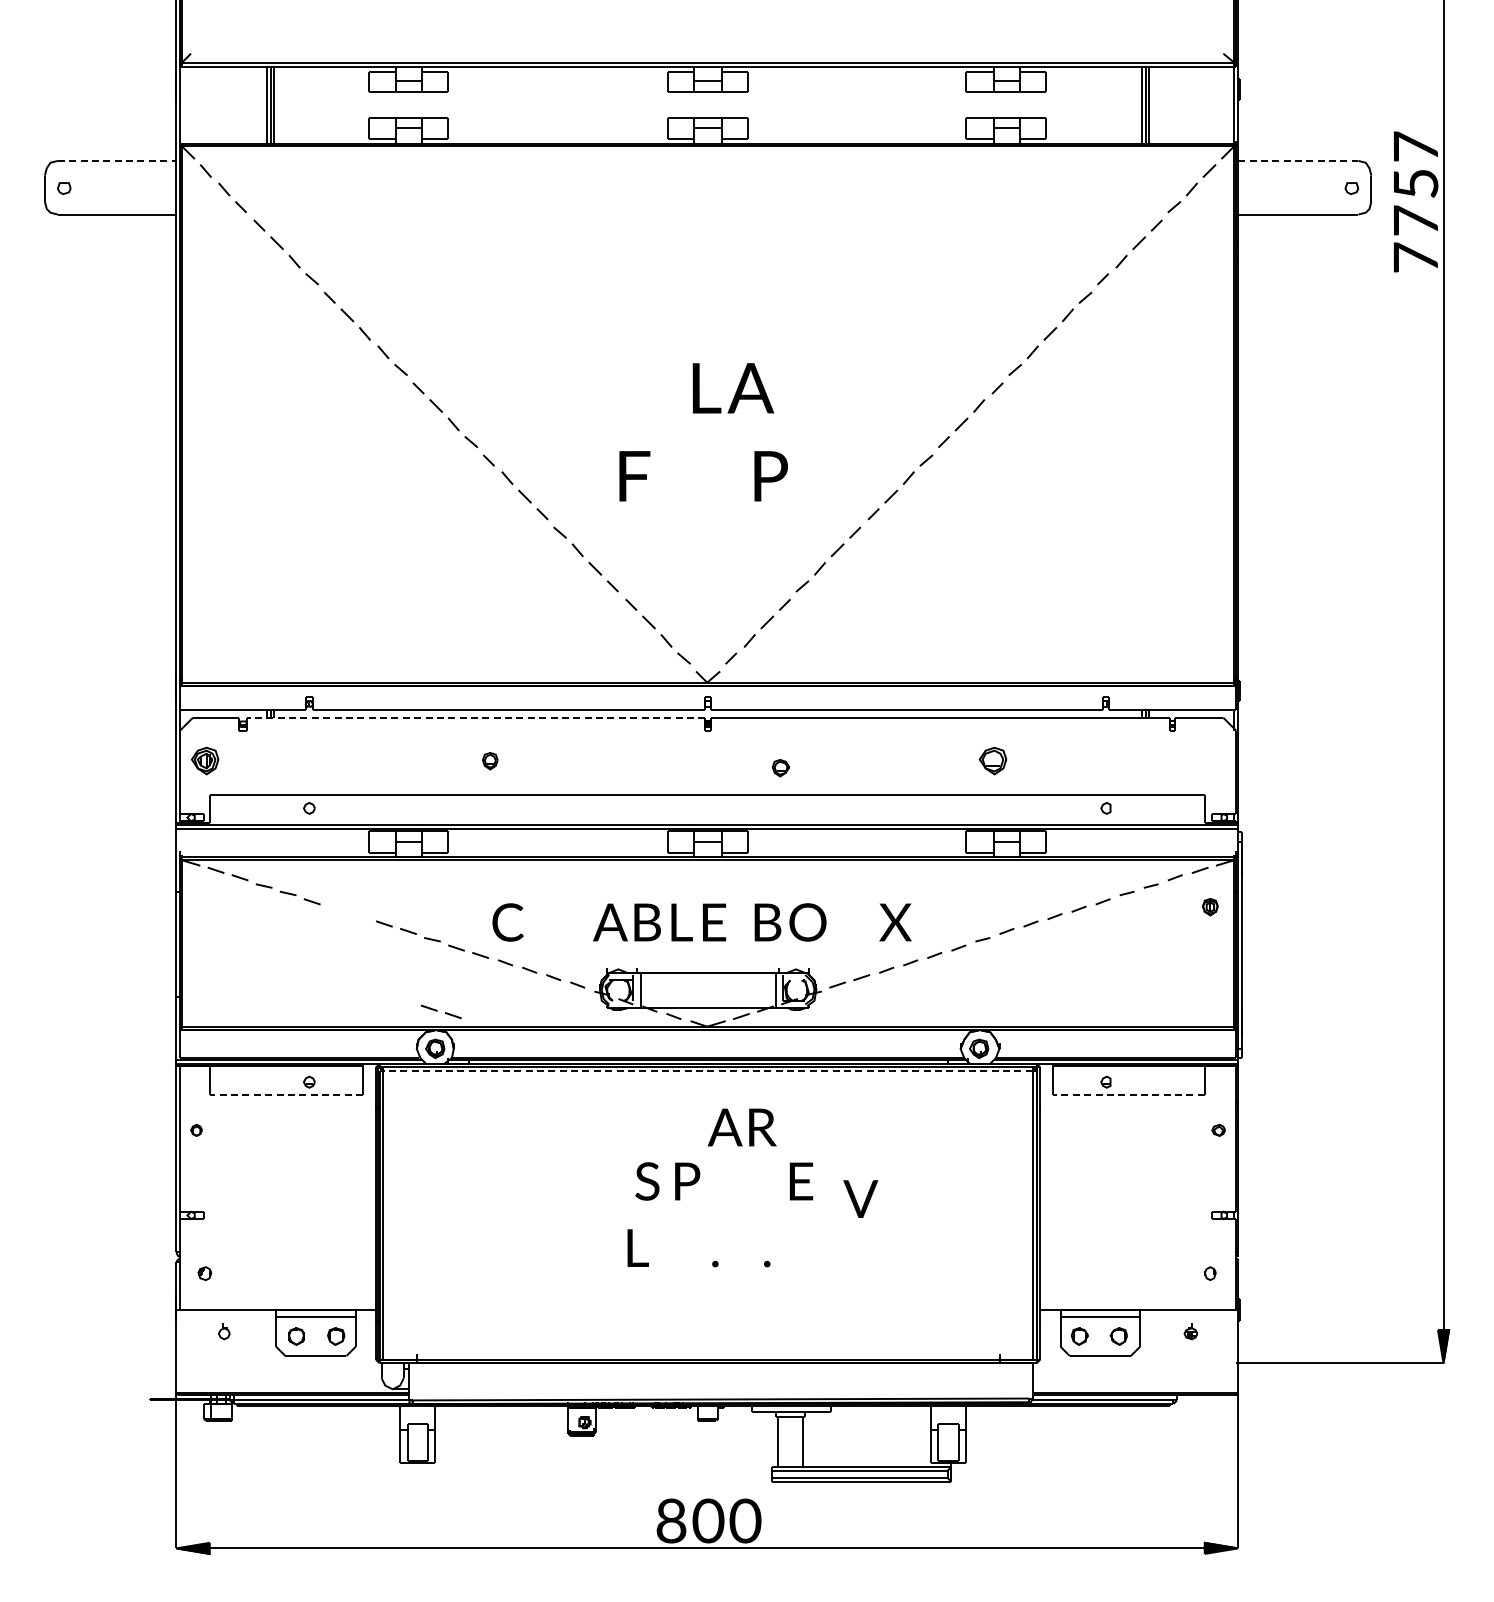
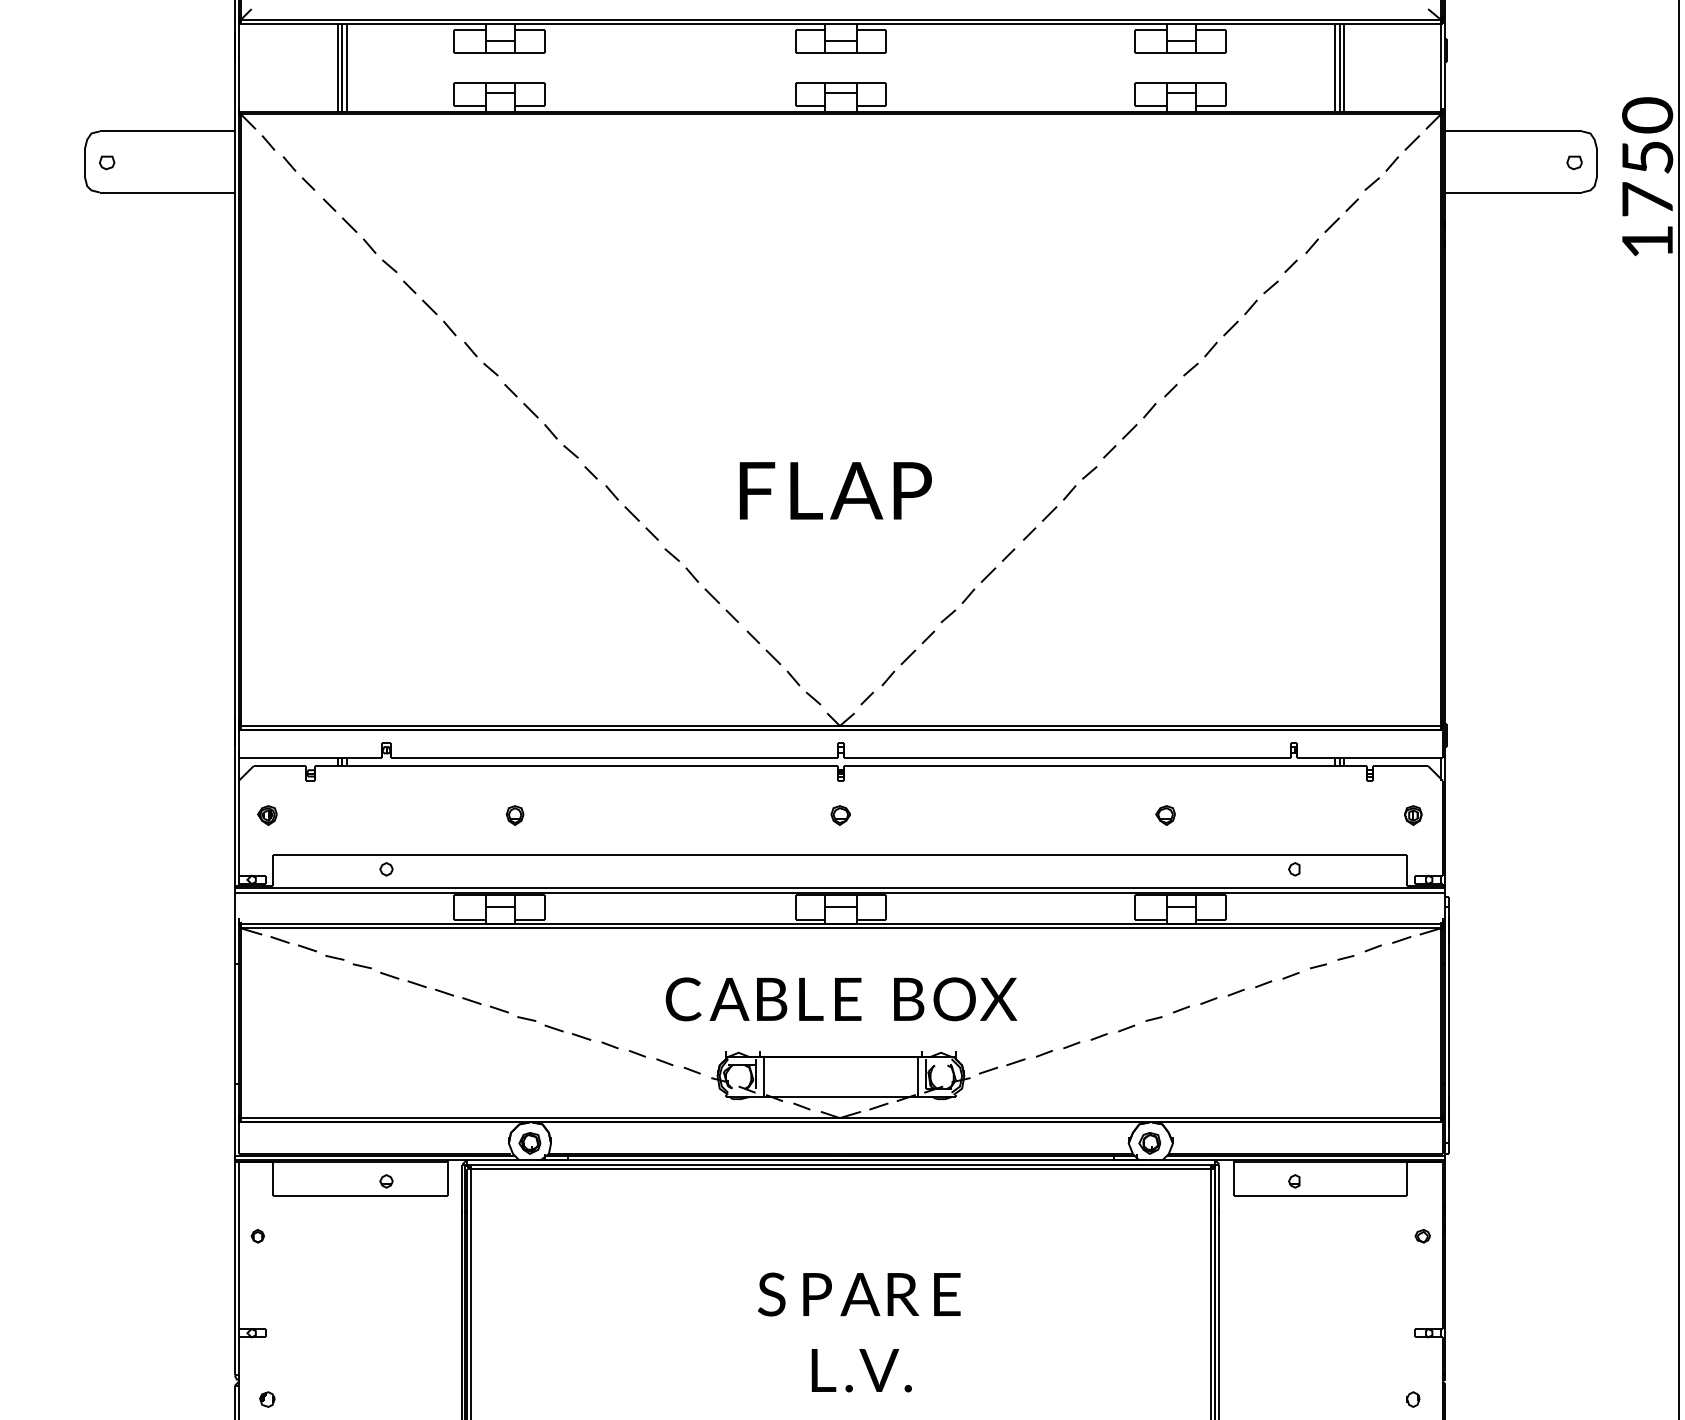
text: (1415, 146) -> (1647, 114), 7 -> 0
line: (117, 160) -> (167, 130), dashed -> solid
line: (1298, 160) -> (1513, 130), dashed -> solid
text: (1415, 257) -> (1647, 241), 7 -> 1
text: (733, 388) -> (836, 491), moved
line: (475, 717) -> (575, 765), dashed -> solid
part: (204, 761) -> (266, 815), size x0.62
part: (490, 761) -> (515, 815), moved
part: (992, 761) -> (1165, 815), size x0.62
part: (780, 768) -> (840, 815), moved
part: (1210, 907) -> (1413, 815), moved
text: (507, 922) -> (682, 999), moved
text: (895, 922) -> (998, 999), moved
part: (441, 1011) -> (431, 987), moved
line: (708, 1071) -> (841, 1169), dashed -> solid
line: (286, 1095) -> (360, 1196), dashed -> solid
line: (1128, 1095) -> (1320, 1196), dashed -> solid
text: (741, 1127) -> (878, 1294), moved
text: (860, 1198) -> (878, 1369), moved
text: (637, 1247) -> (823, 1369), moved

